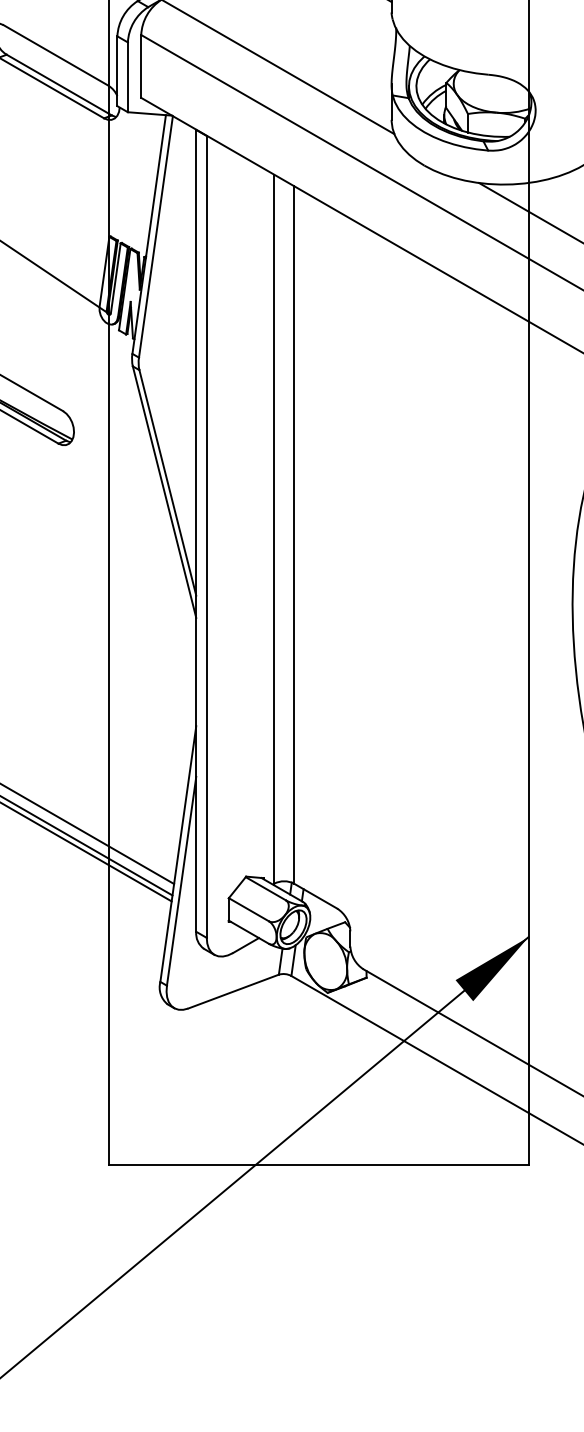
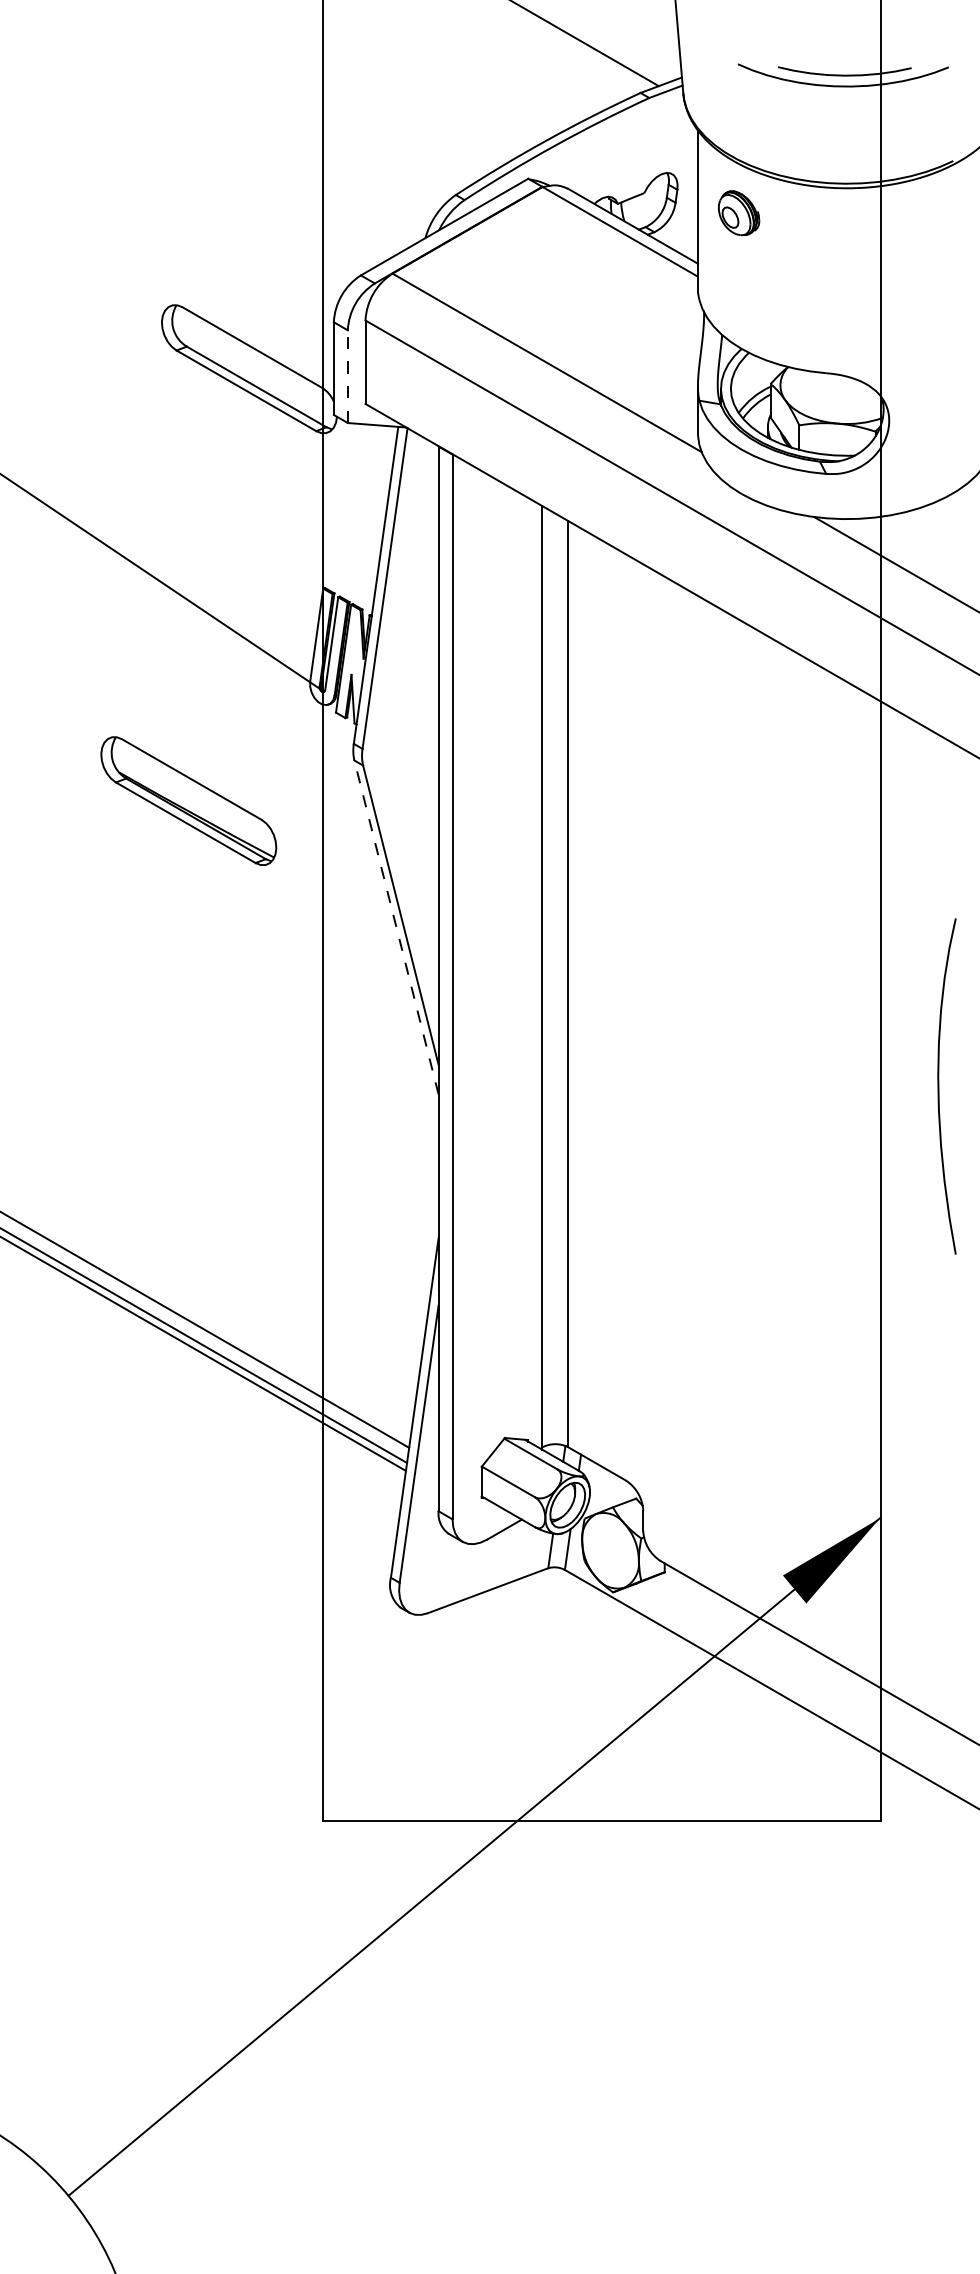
line: (127, 77) -> (347, 376), solid -> dashed
line: (164, 491) -> (396, 926), solid -> dashed

